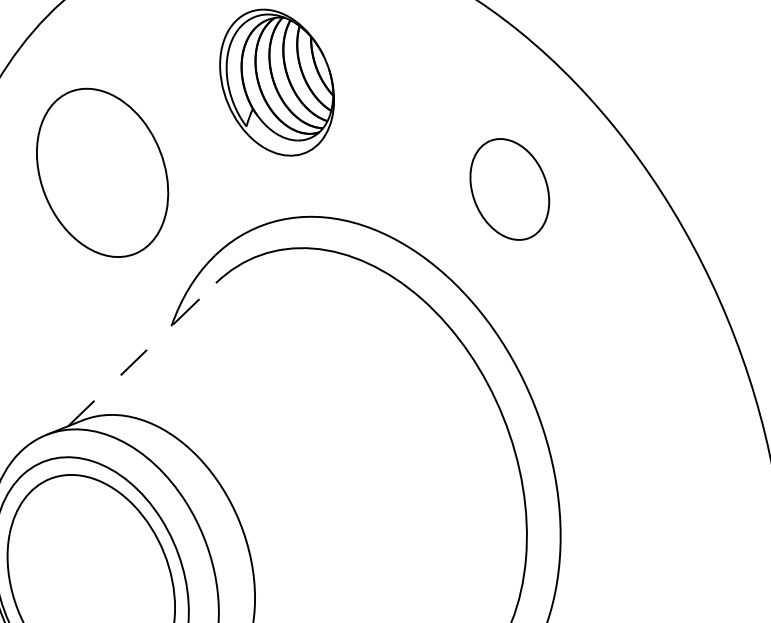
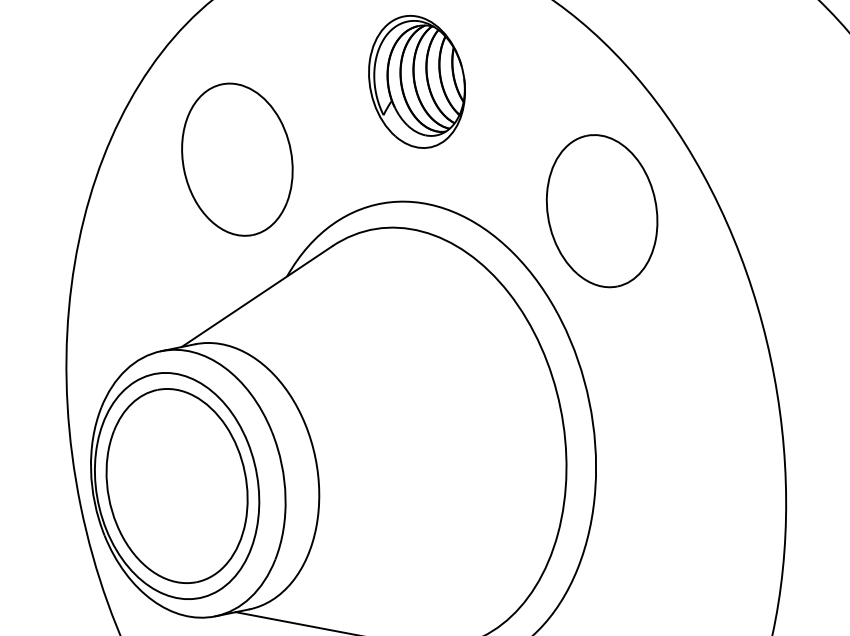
part: (102, 172) -> (237, 159), moved
part: (509, 189) -> (601, 211), size x1.67
line: (142, 354) -> (257, 296), dashed -> solid

